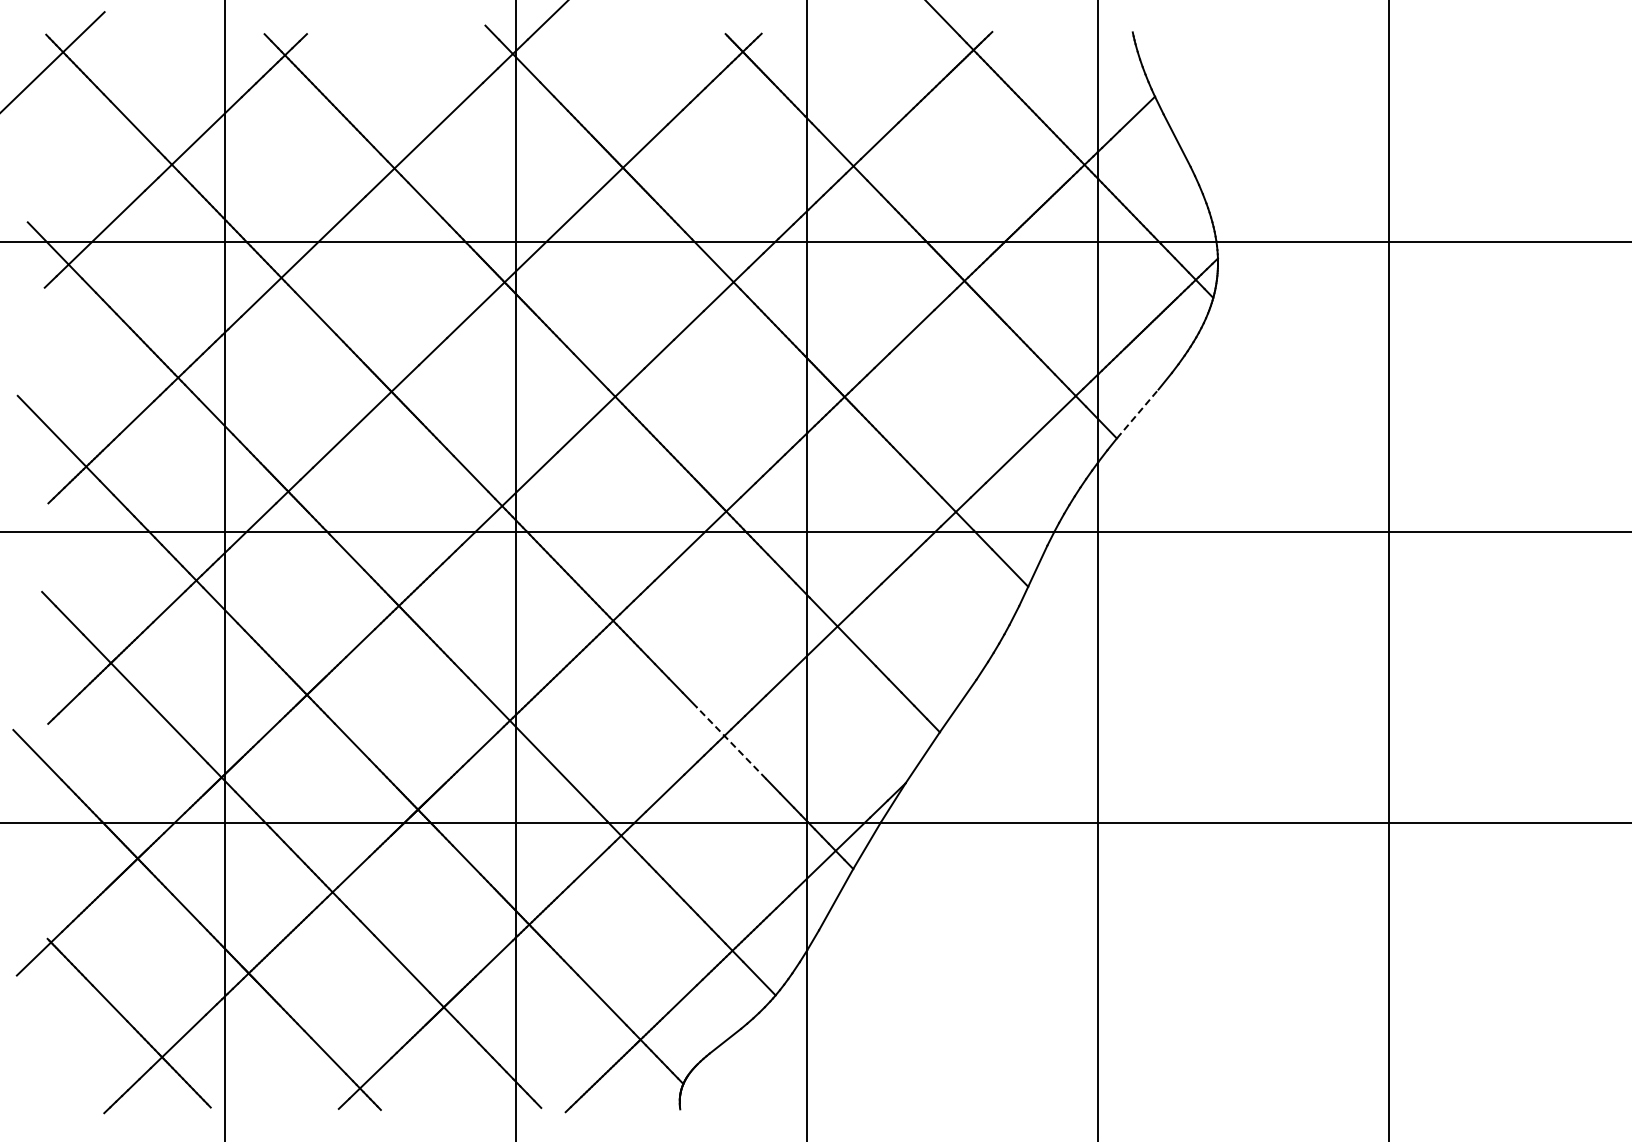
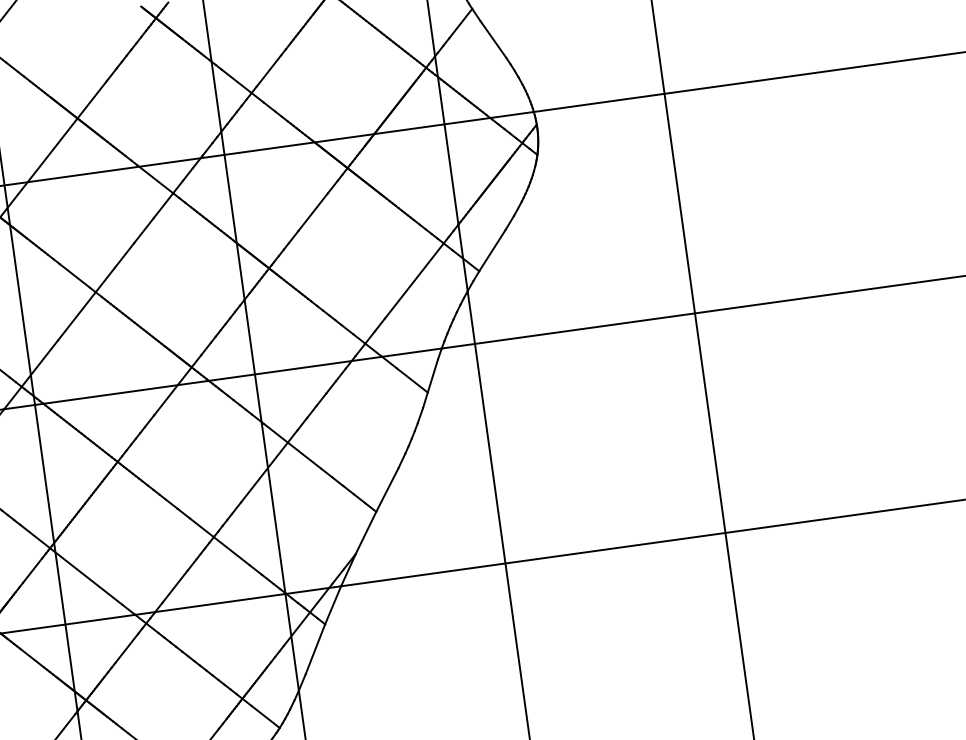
line: (1138, 413) -> (492, 250), dashed -> solid
line: (731, 742) -> (219, 541), dashed -> solid

